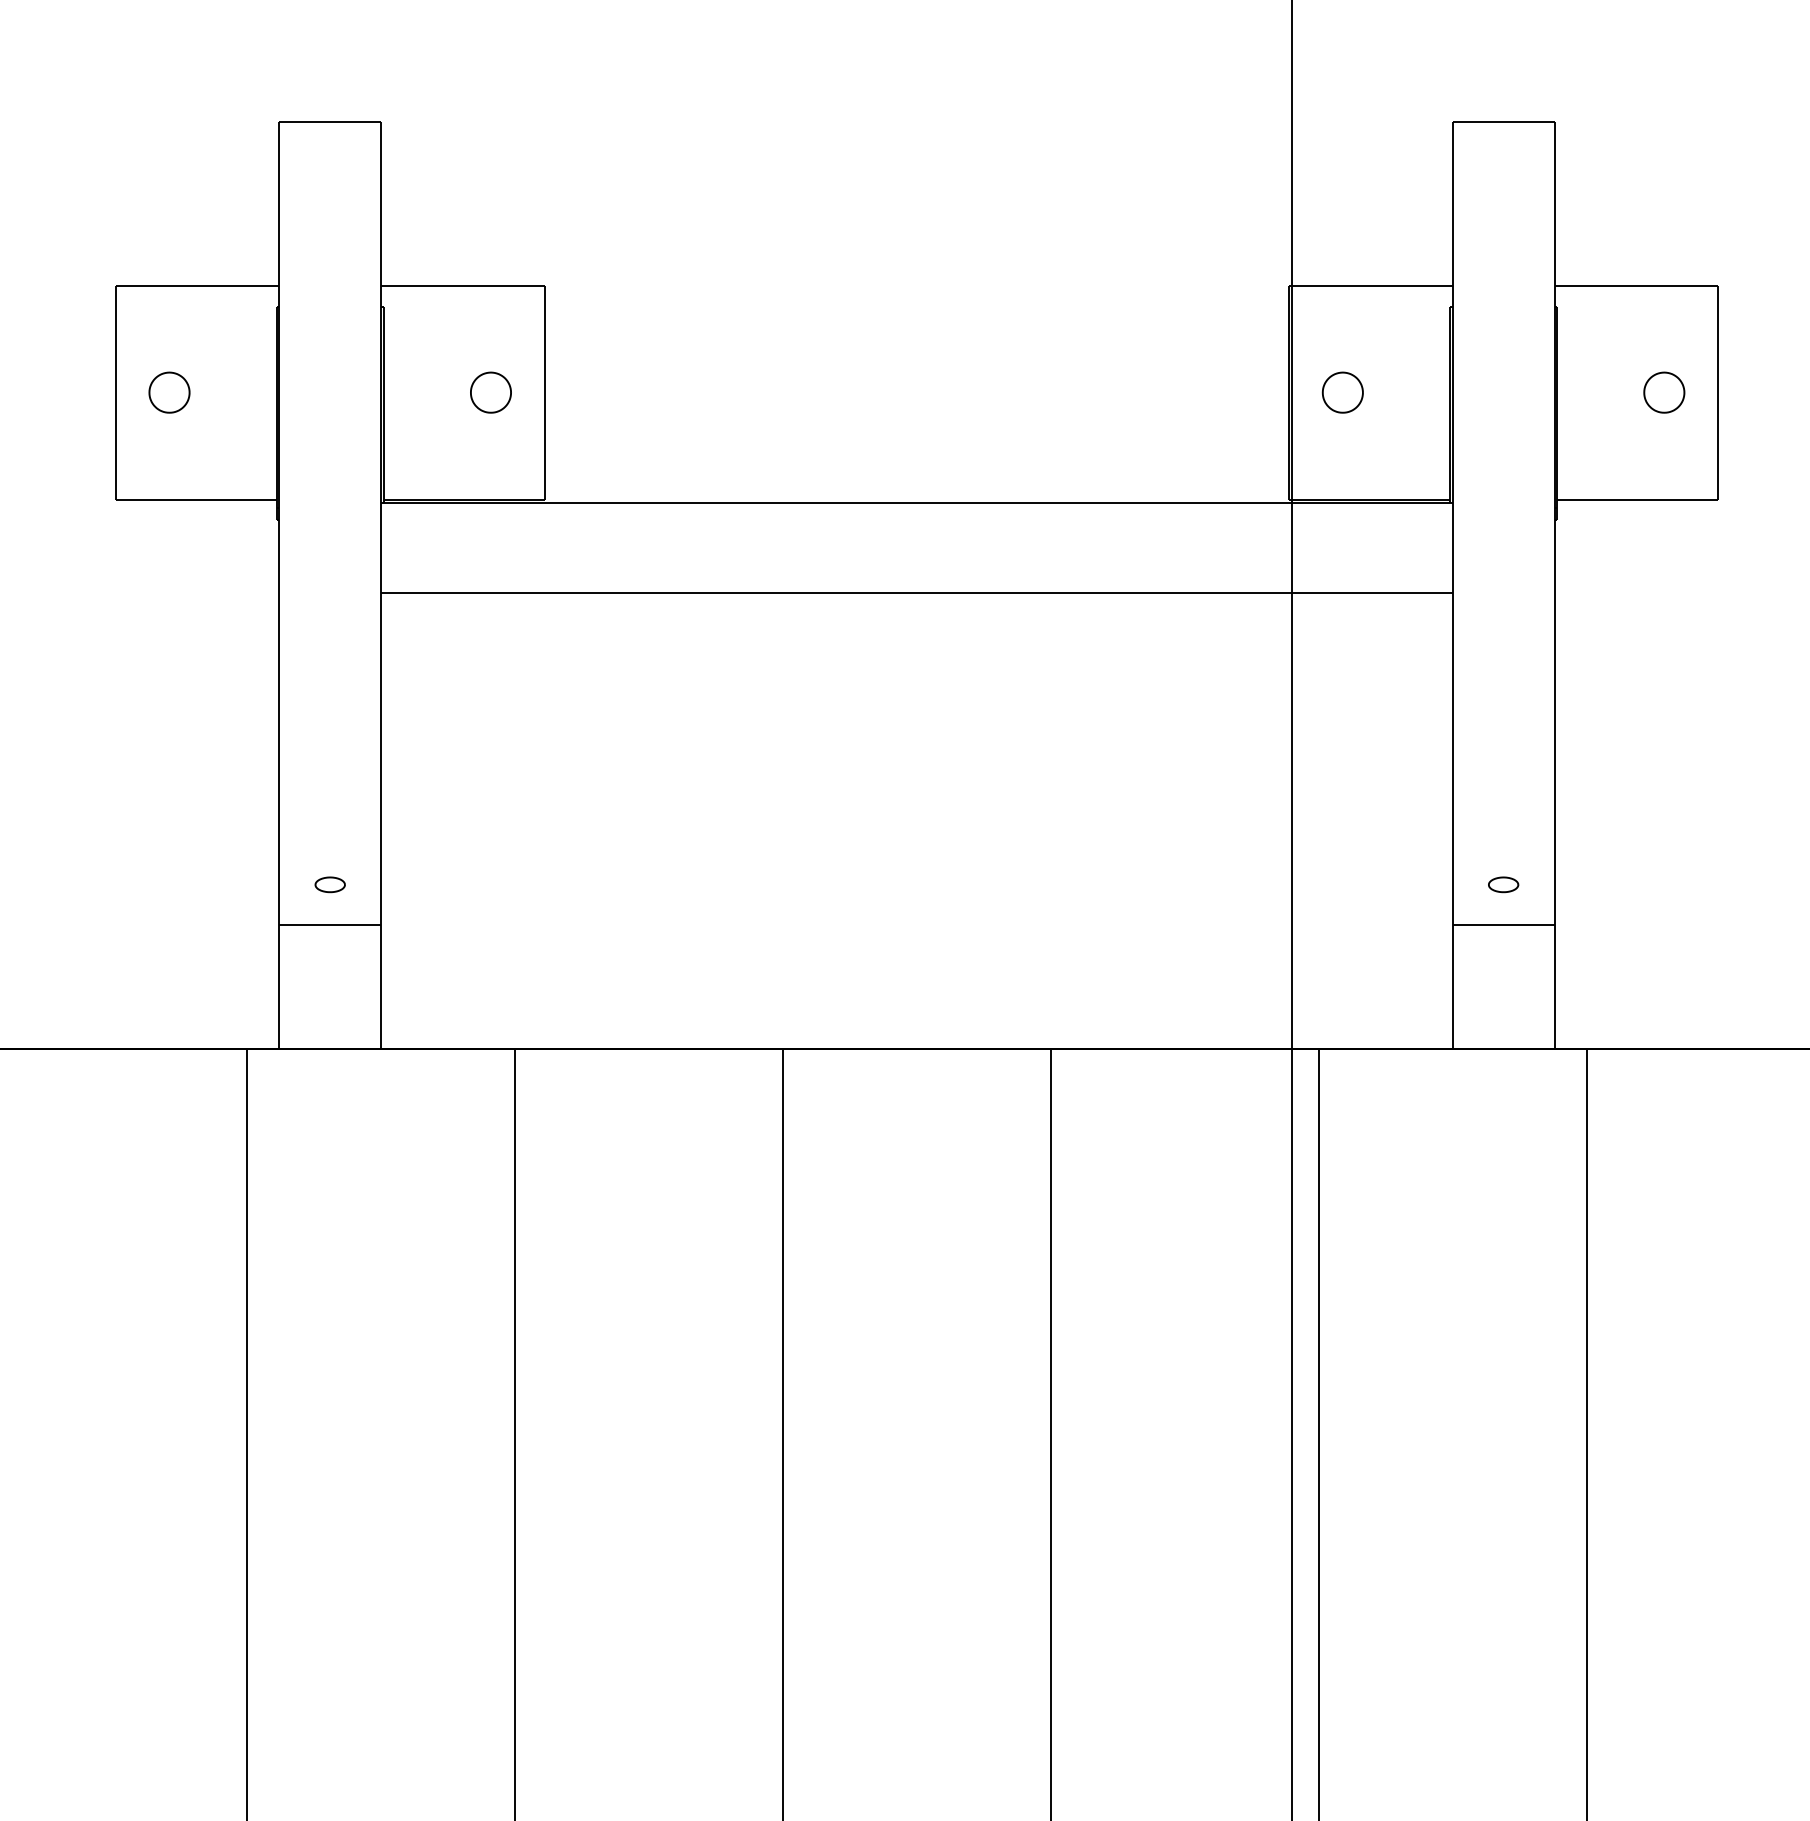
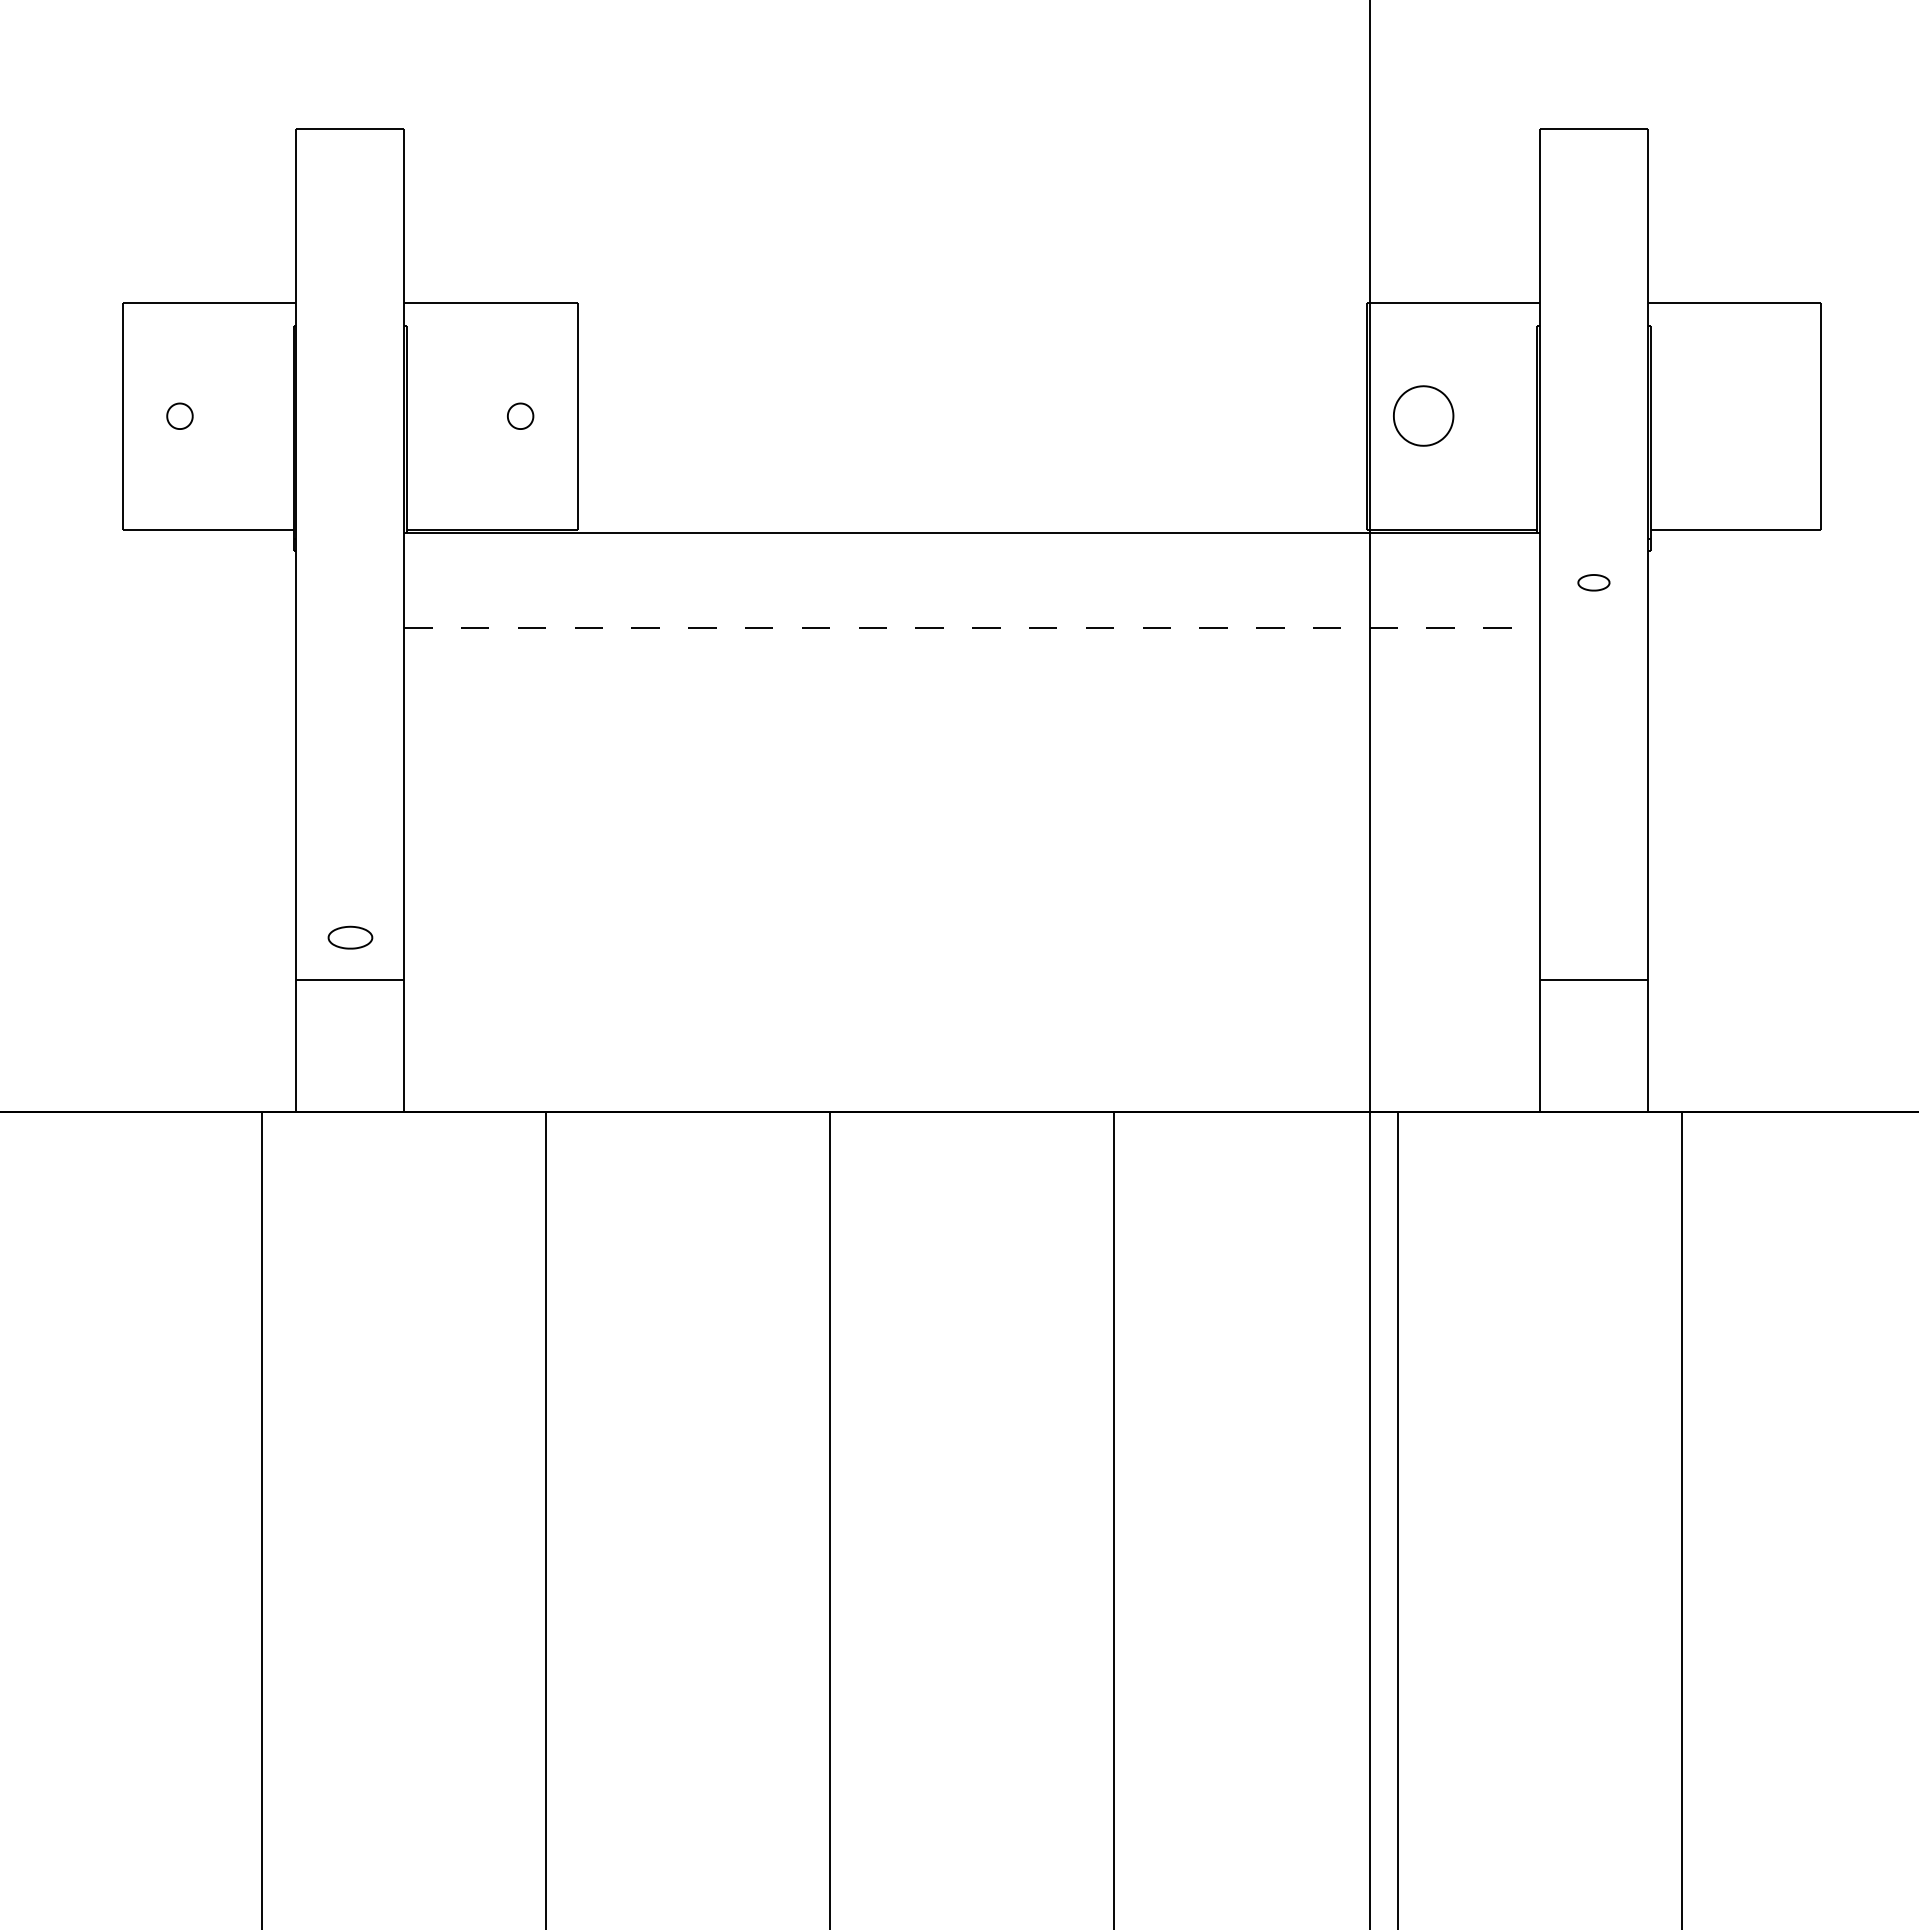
part: (169, 392) -> (179, 416), size x0.6
part: (490, 392) -> (520, 416), size x0.6
part: (1342, 392) -> (1423, 416), size x1.4
part: (1664, 392) -> (1764, 416), removed
line: (917, 593) -> (972, 628), solid -> dashed
part: (329, 884) -> (349, 937), size x1.4
part: (1503, 884) -> (1593, 582), moved

